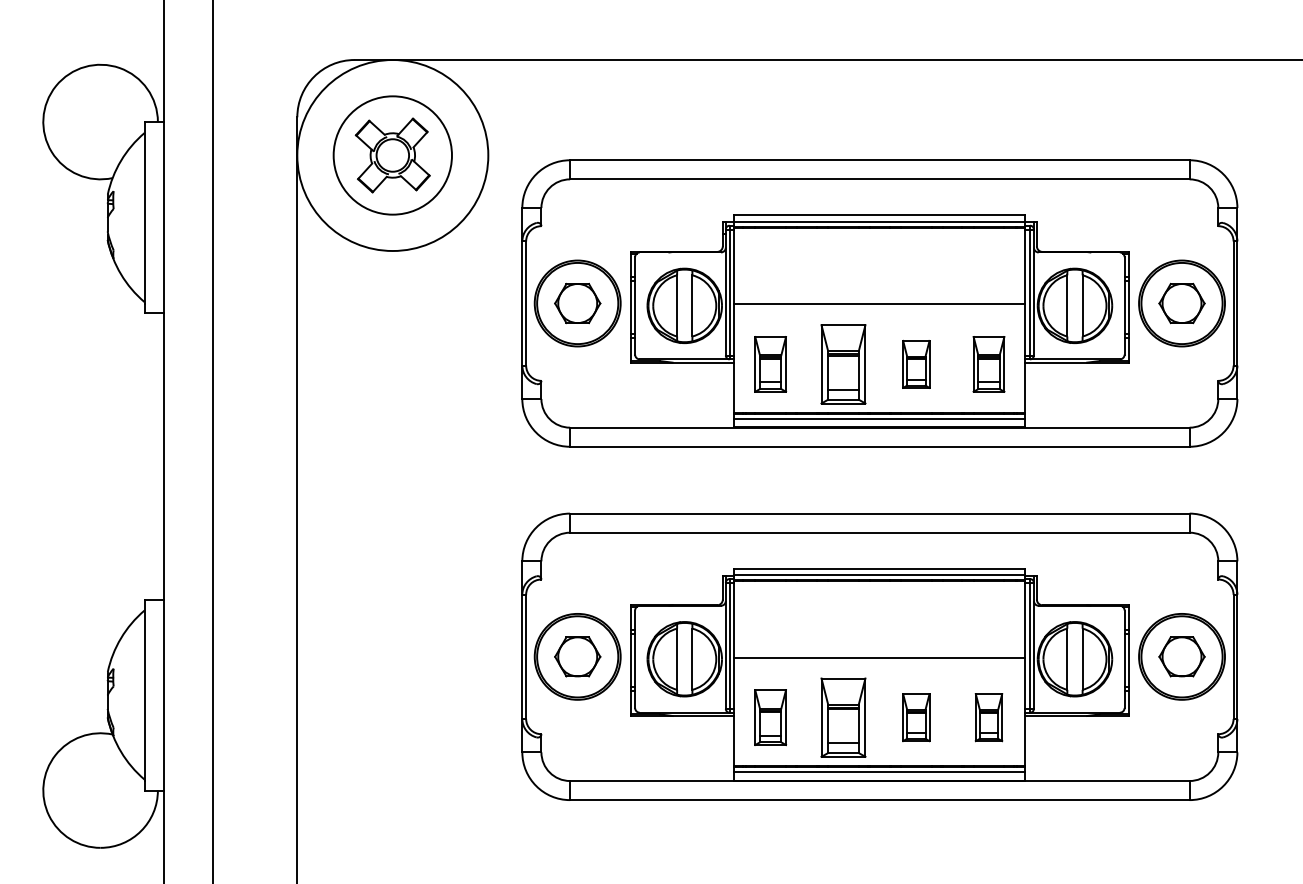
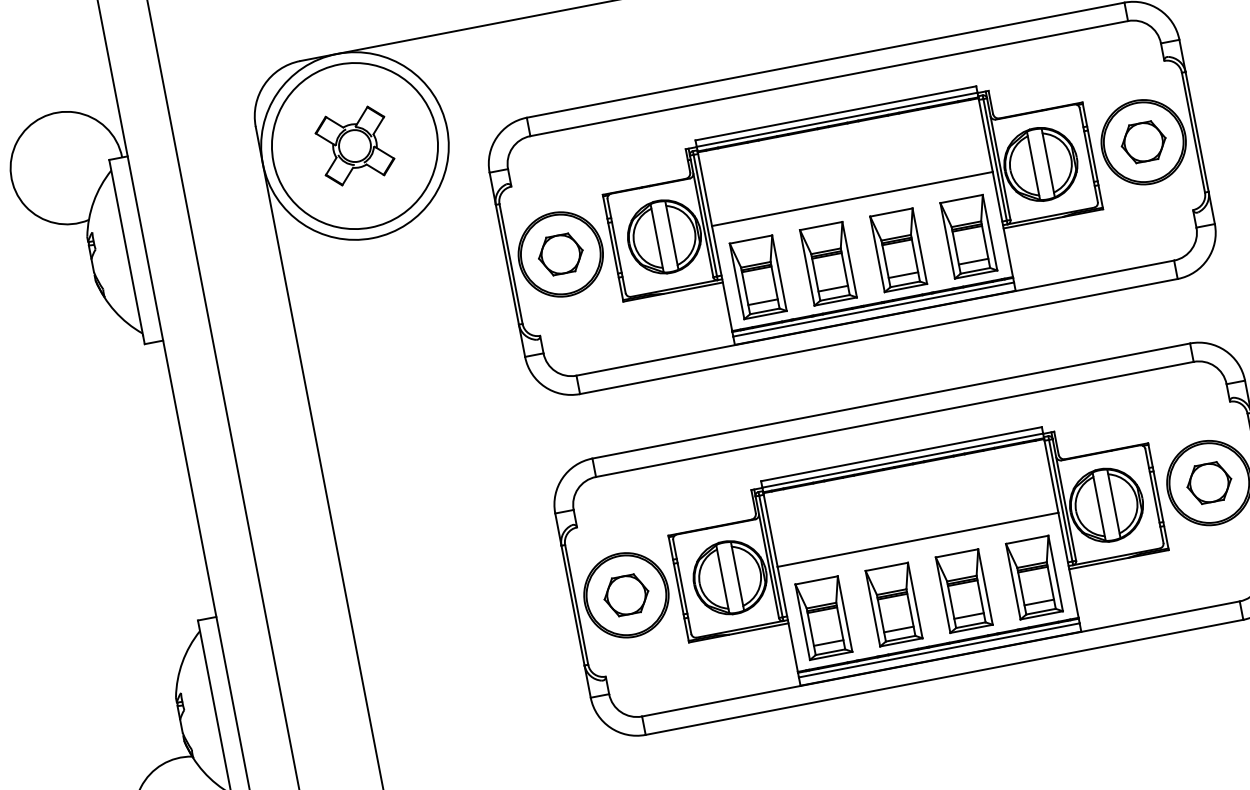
circle: (392, 155) -> (354, 146), size x1.43
part: (770, 364) -> (758, 277), size x1.43
part: (916, 364) -> (898, 250), size x1.67
part: (988, 364) -> (968, 237), size x1.43
part: (770, 717) -> (823, 618), size x1.43
part: (916, 717) -> (964, 590), size x1.67
part: (988, 717) -> (1033, 577), size x1.67

